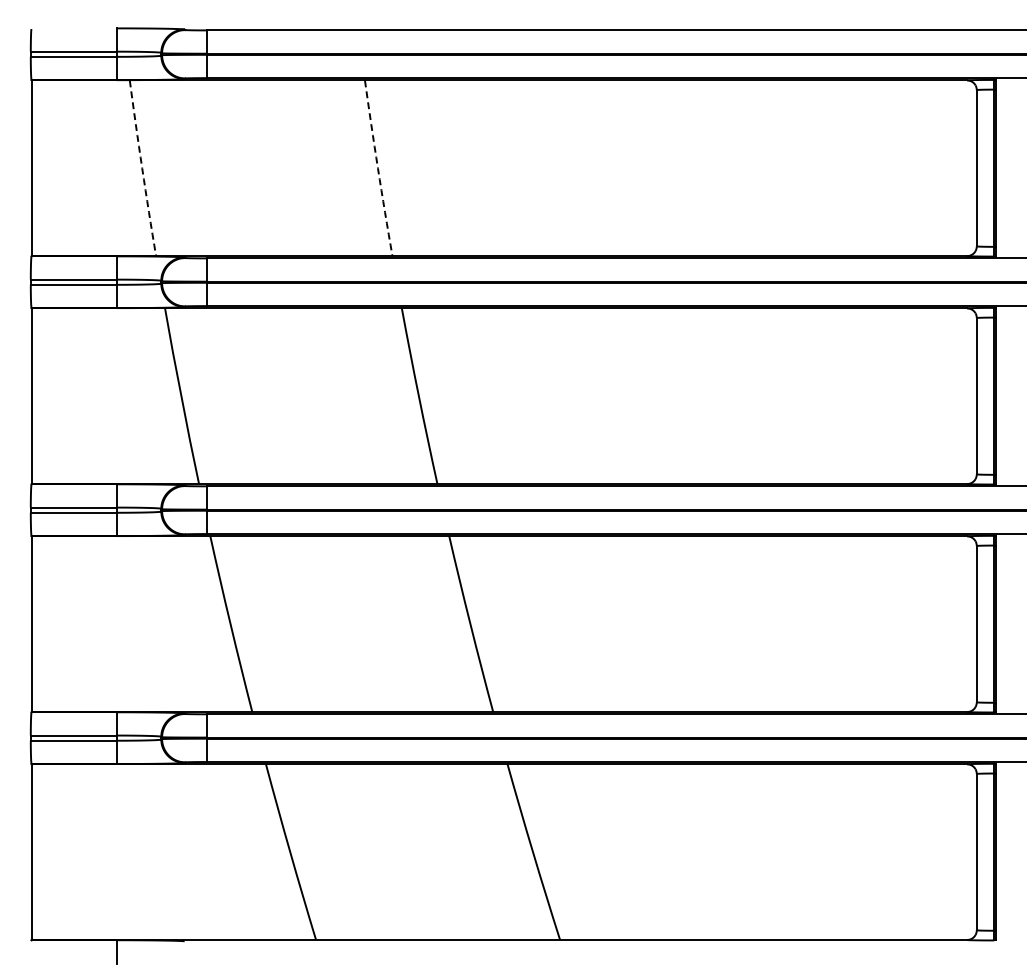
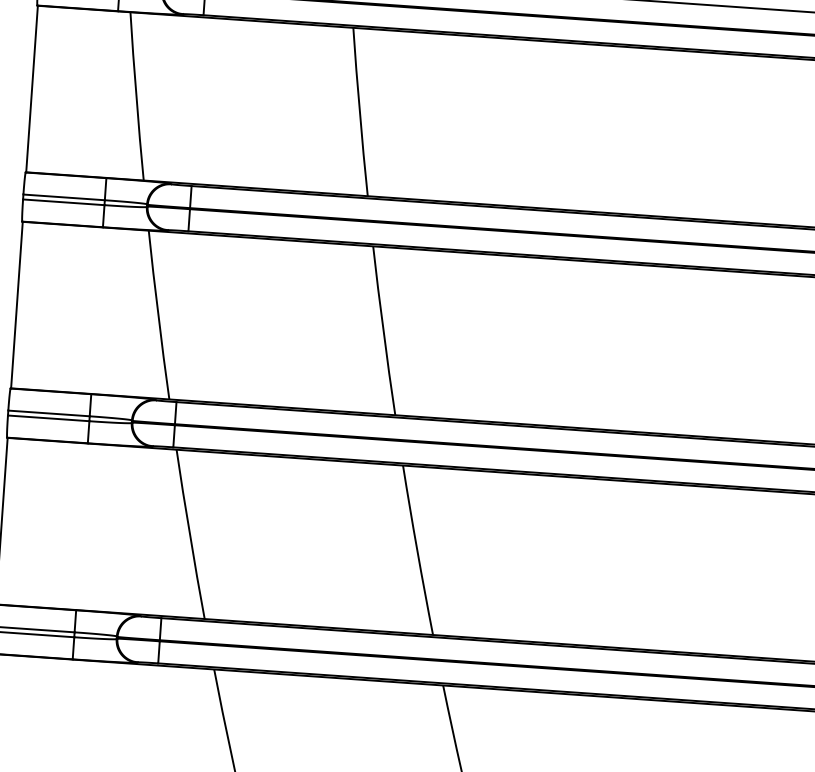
arc: (142, 168) -> (136, 96), dashed -> solid
arc: (377, 168) -> (359, 112), dashed -> solid

